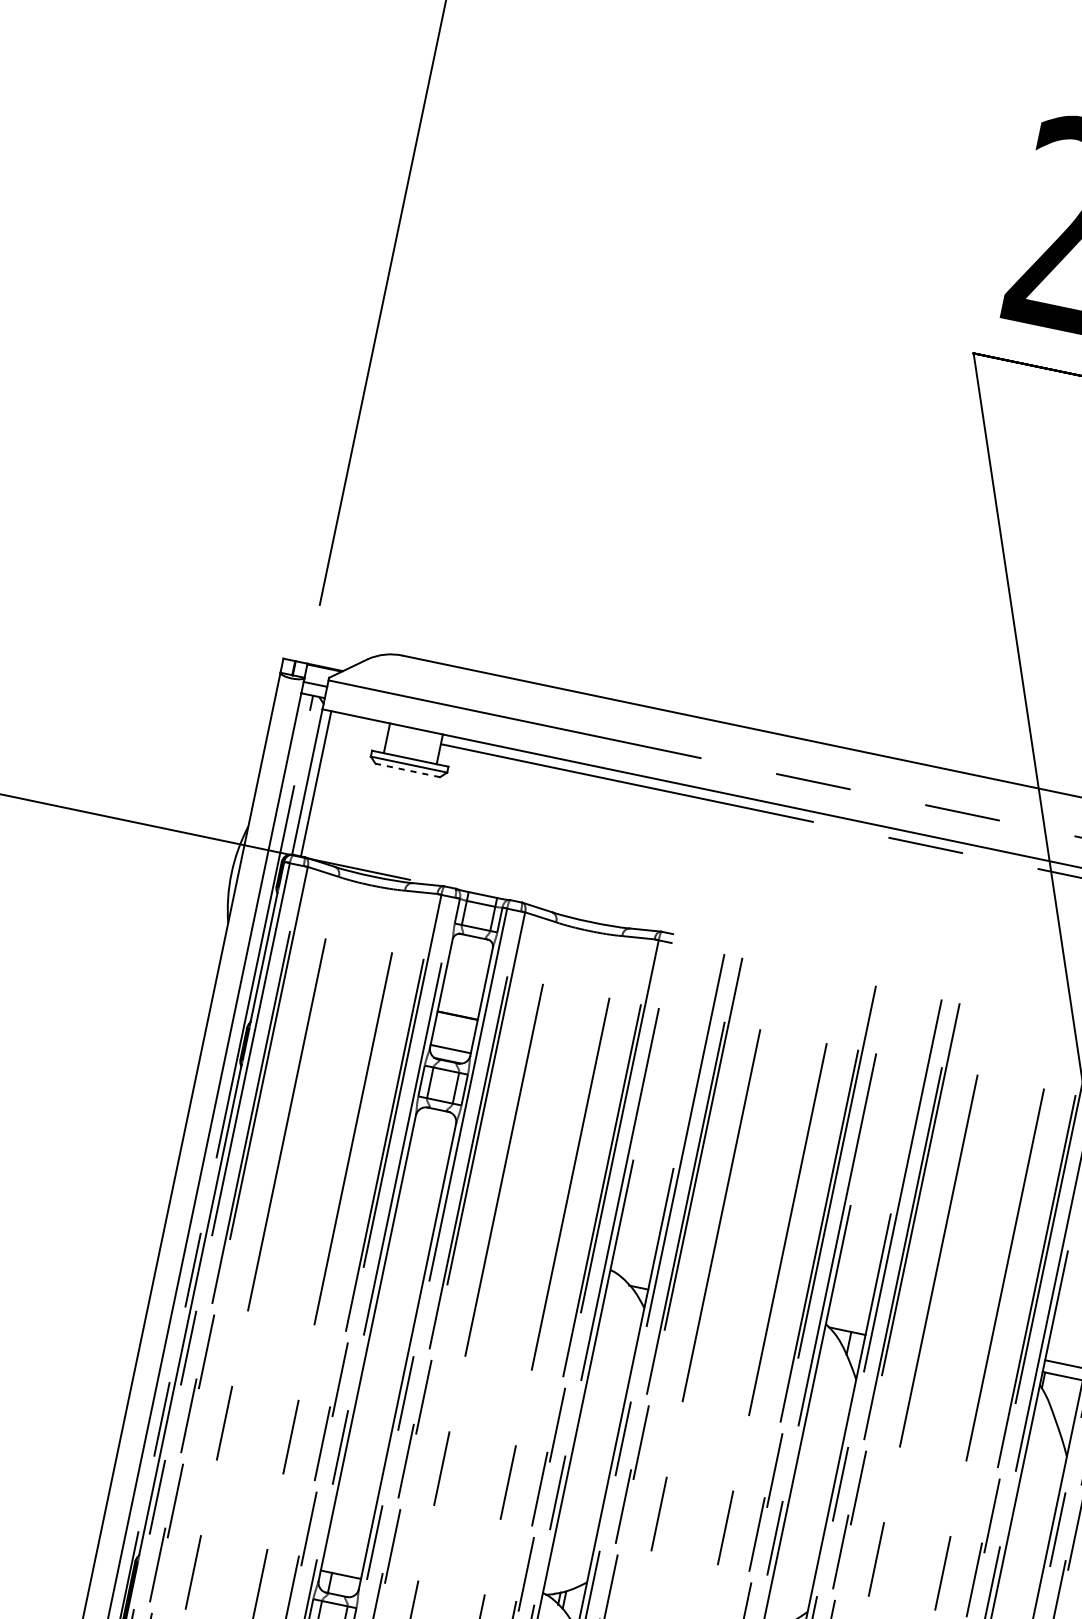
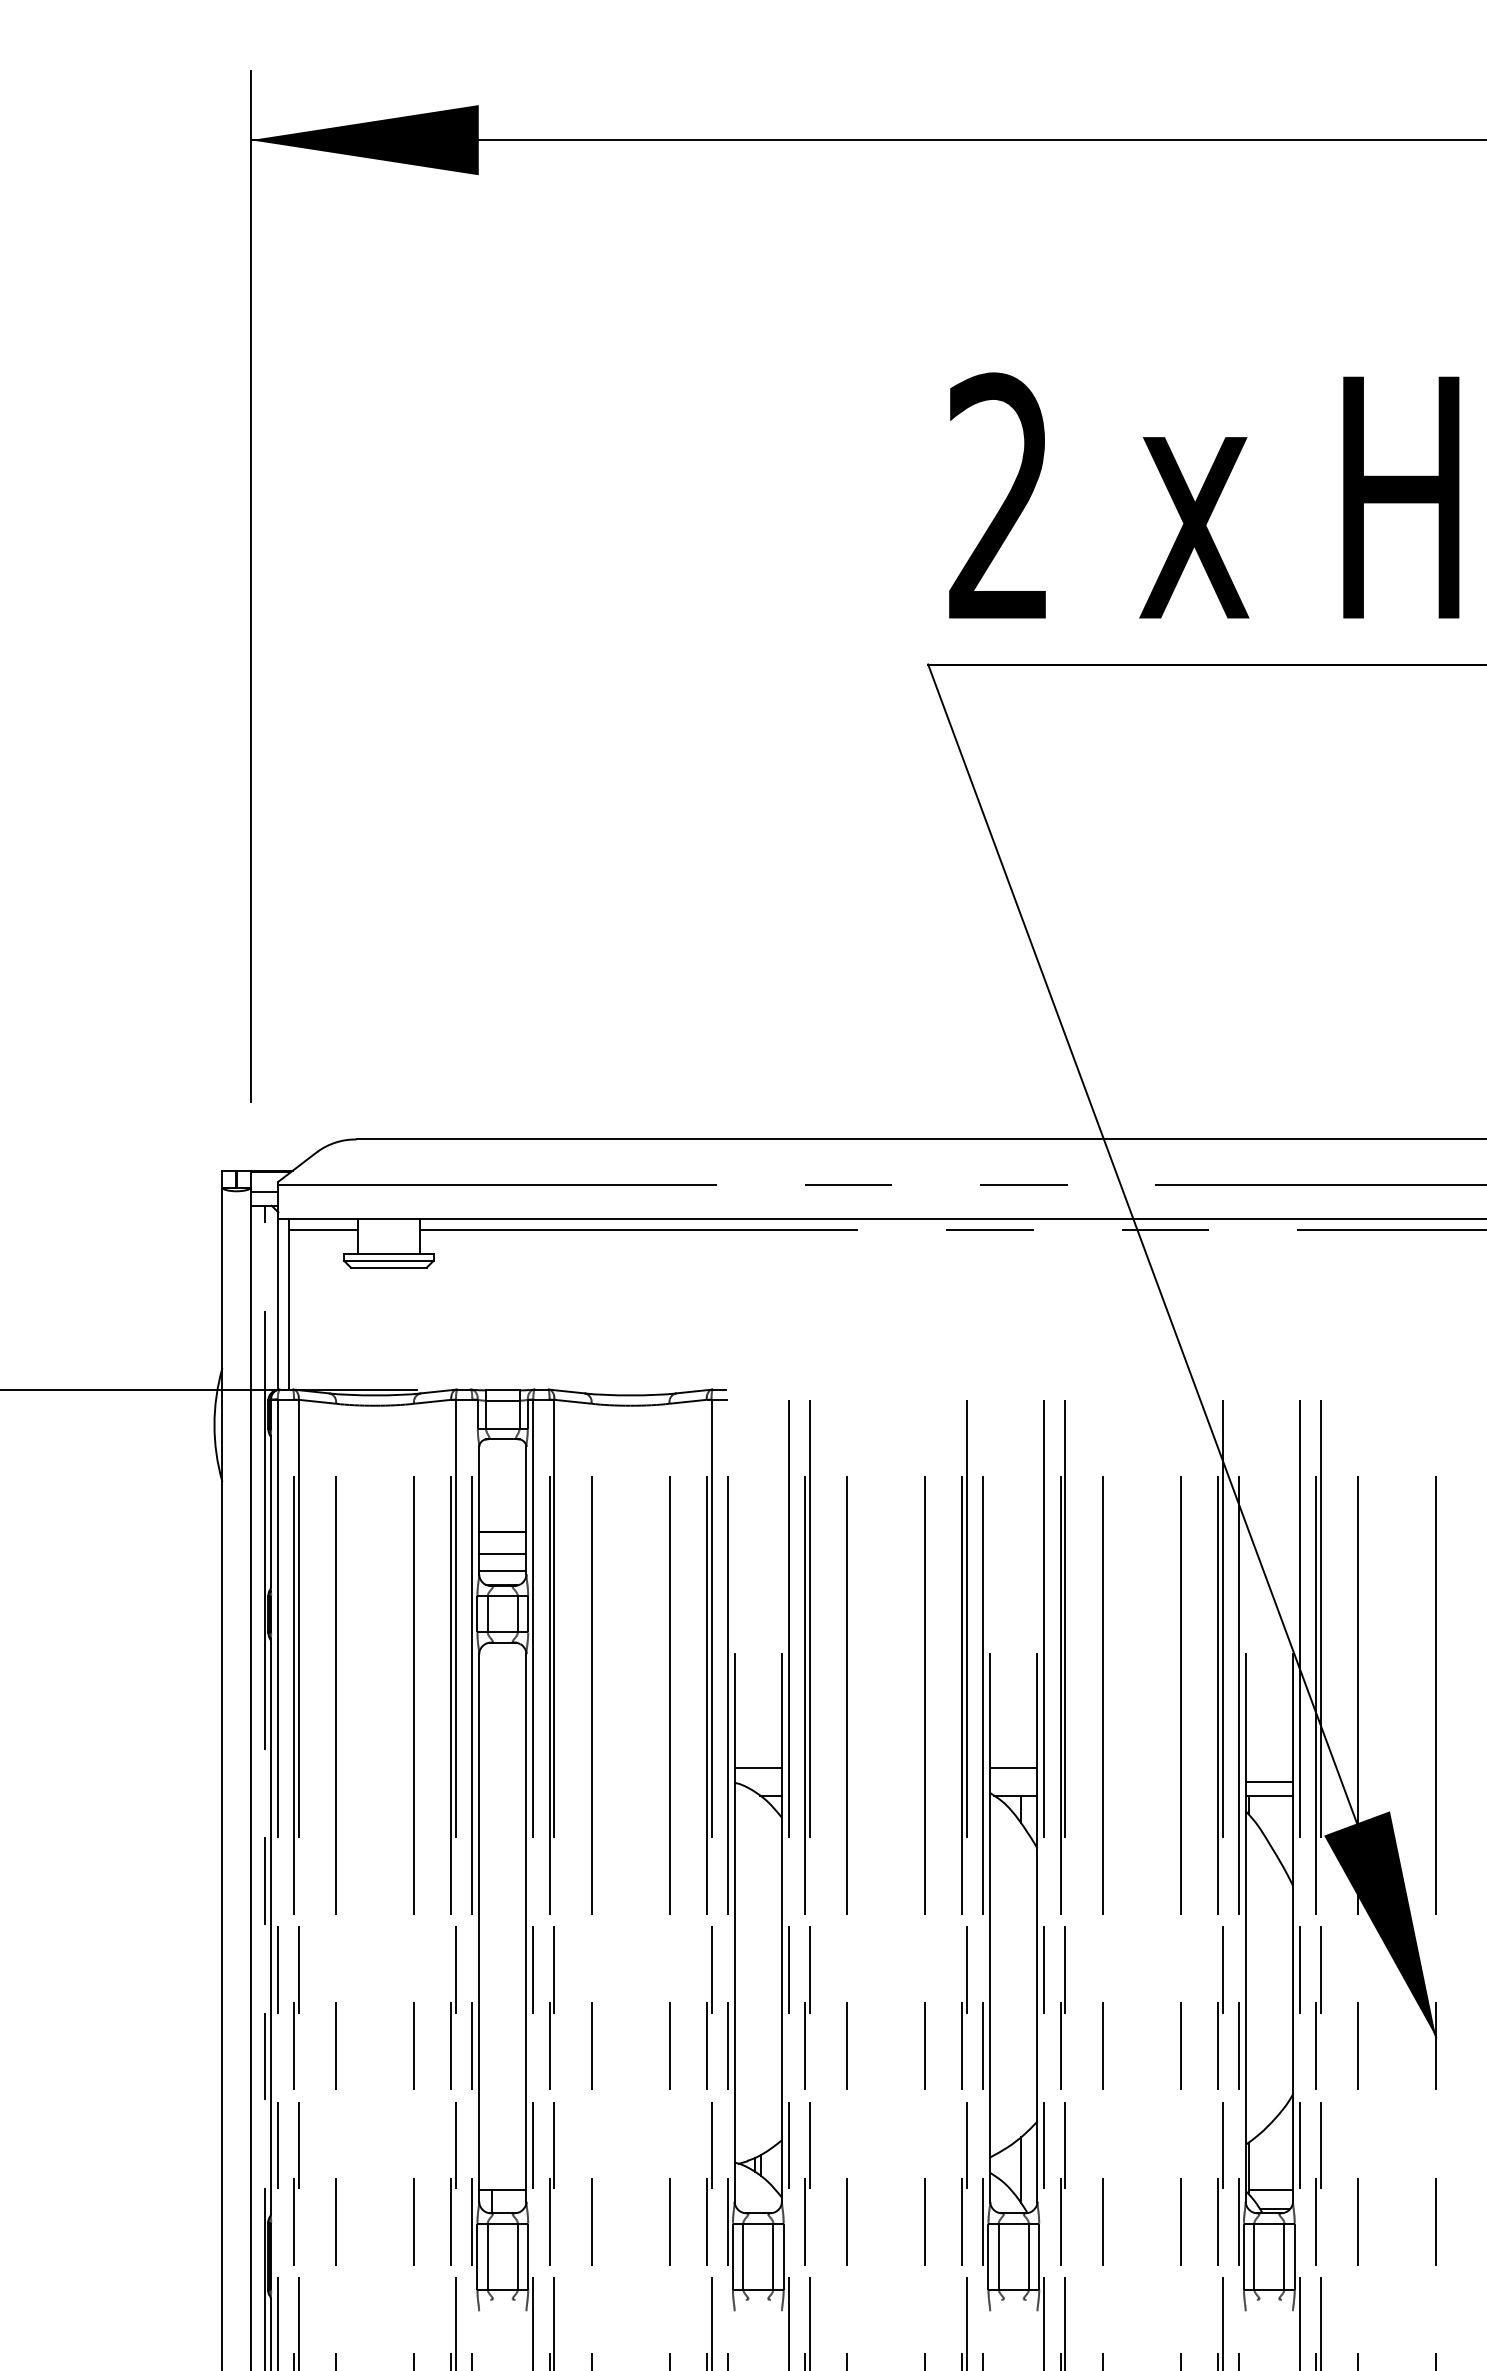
line: (357, 727) -> (322, 1230), added
line: (407, 770) -> (388, 1267), dashed -> solid
line: (453, 1033) -> (502, 1553), added
line: (632, 1261) -> (757, 1768), added
line: (850, 1307) -> (1013, 1768), added

